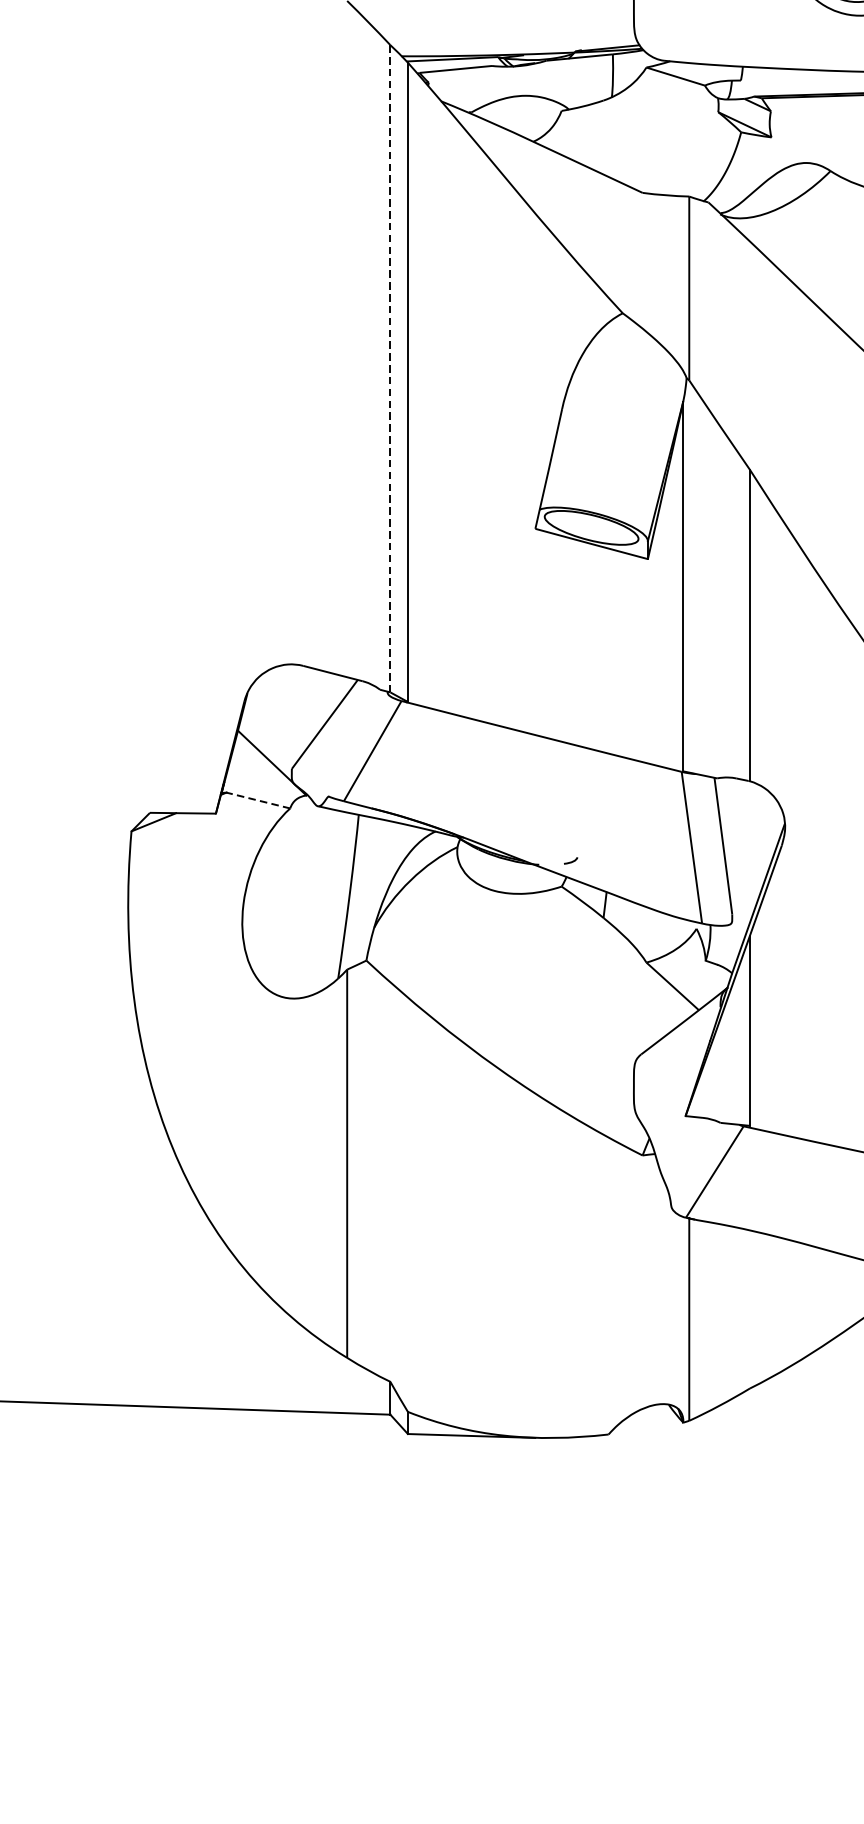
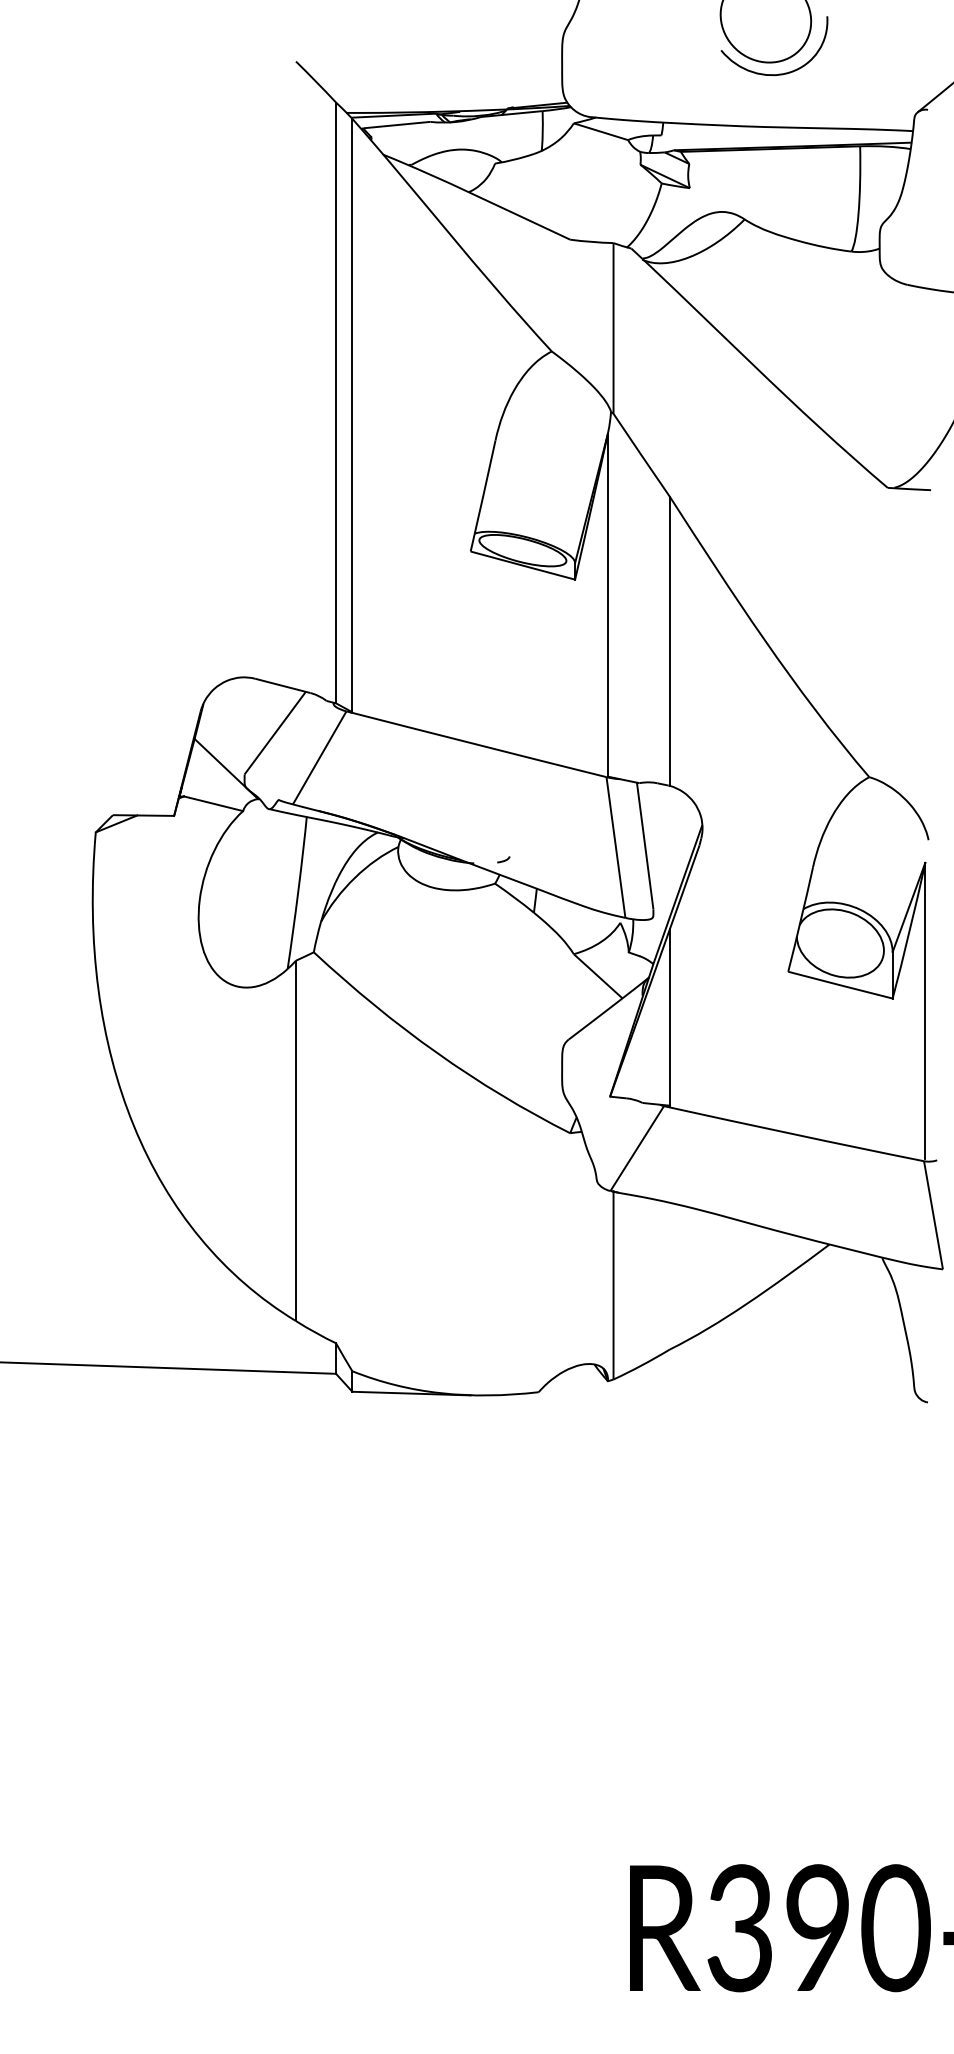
line: (390, 369) -> (336, 403), dashed -> solid
line: (258, 800) -> (213, 803), dashed -> solid

